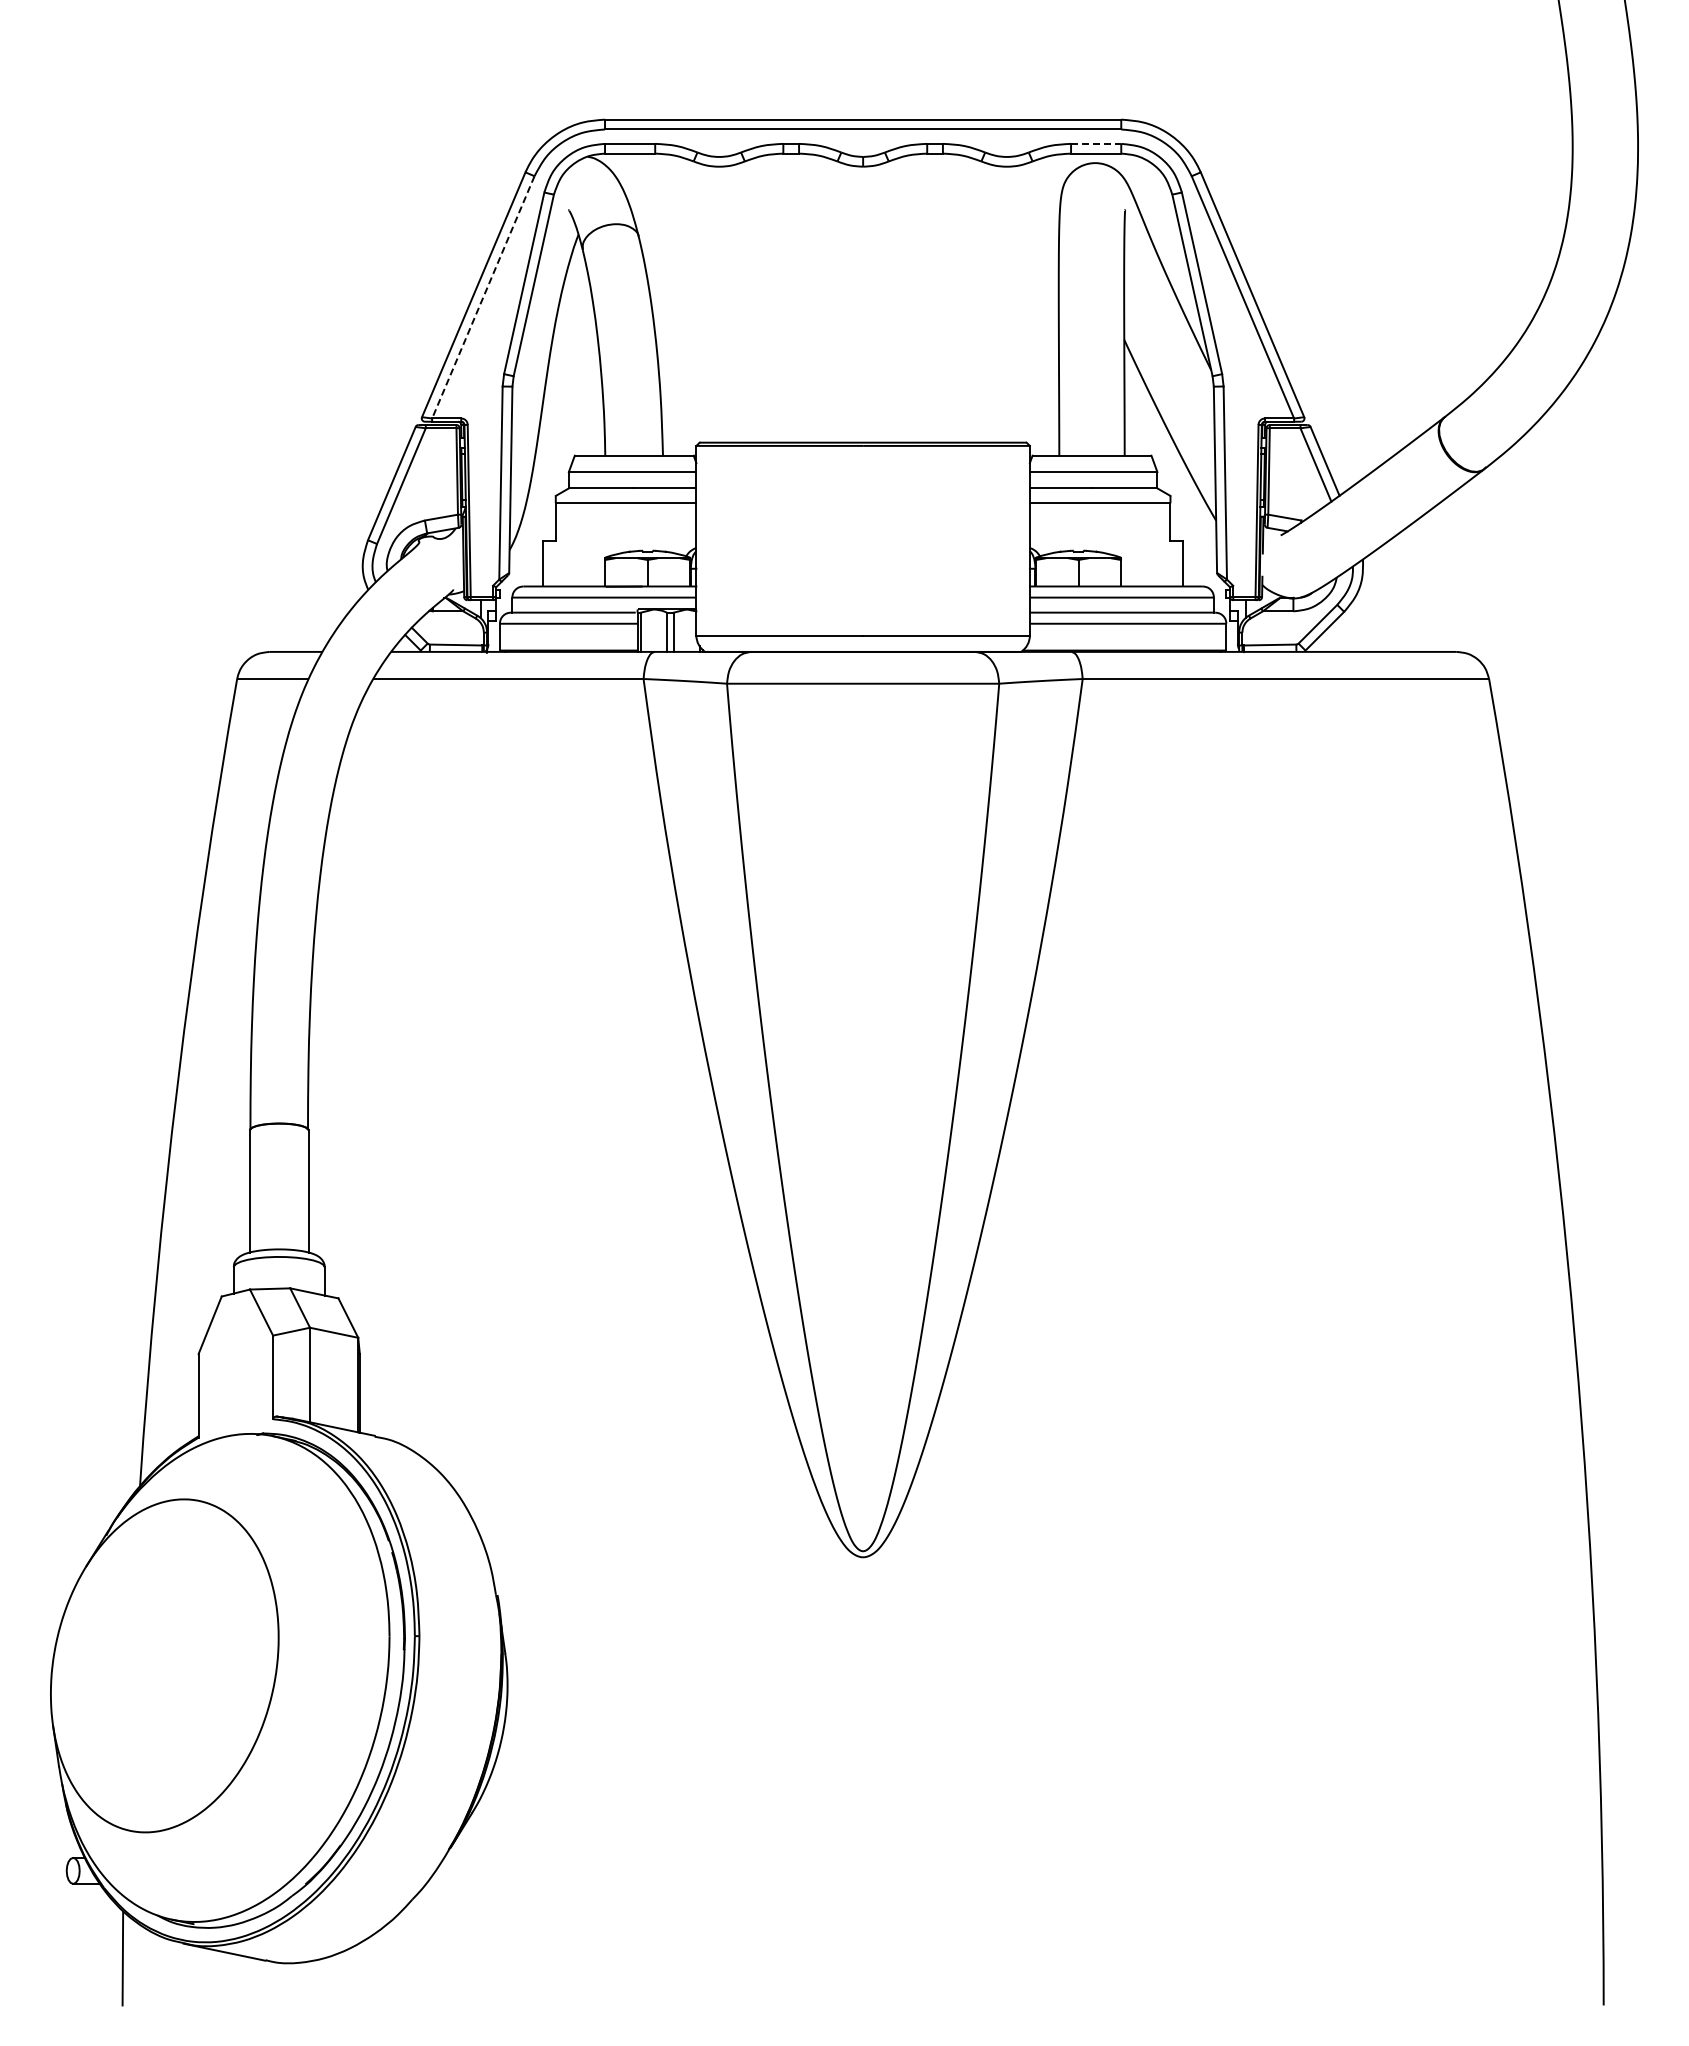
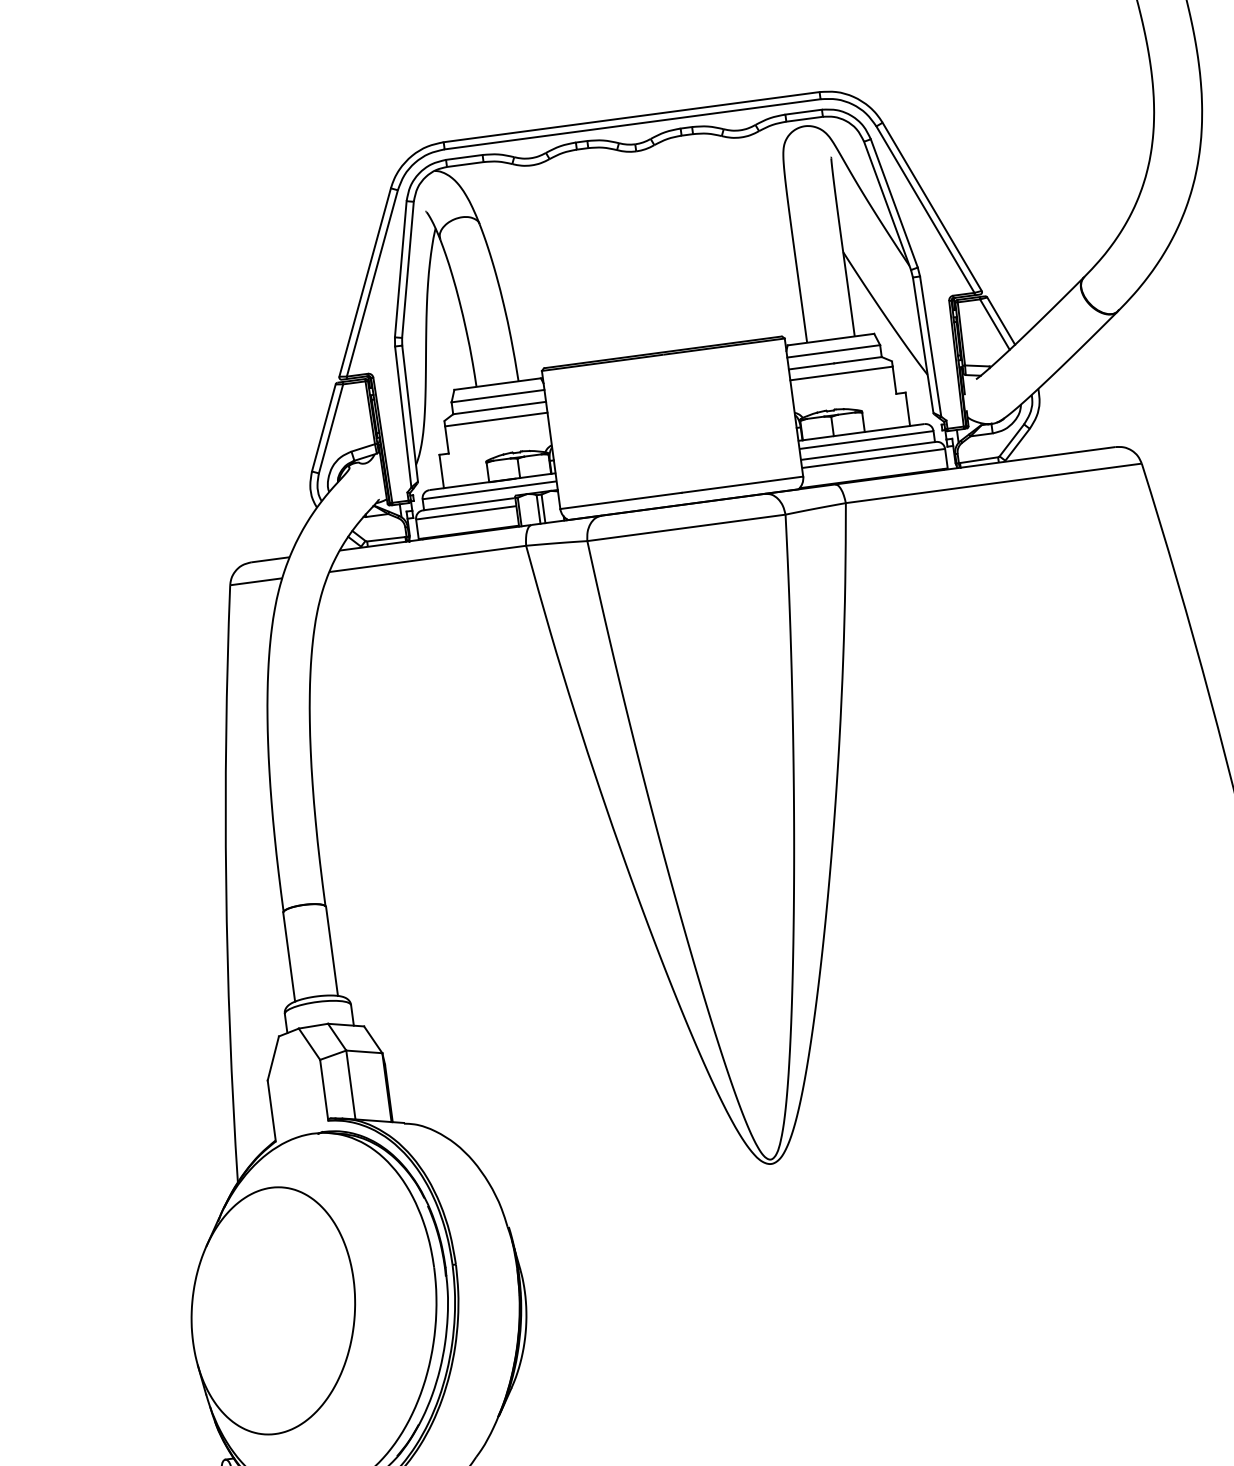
line: (1096, 143) -> (803, 111), dashed -> solid
line: (483, 297) -> (372, 283), dashed -> solid

